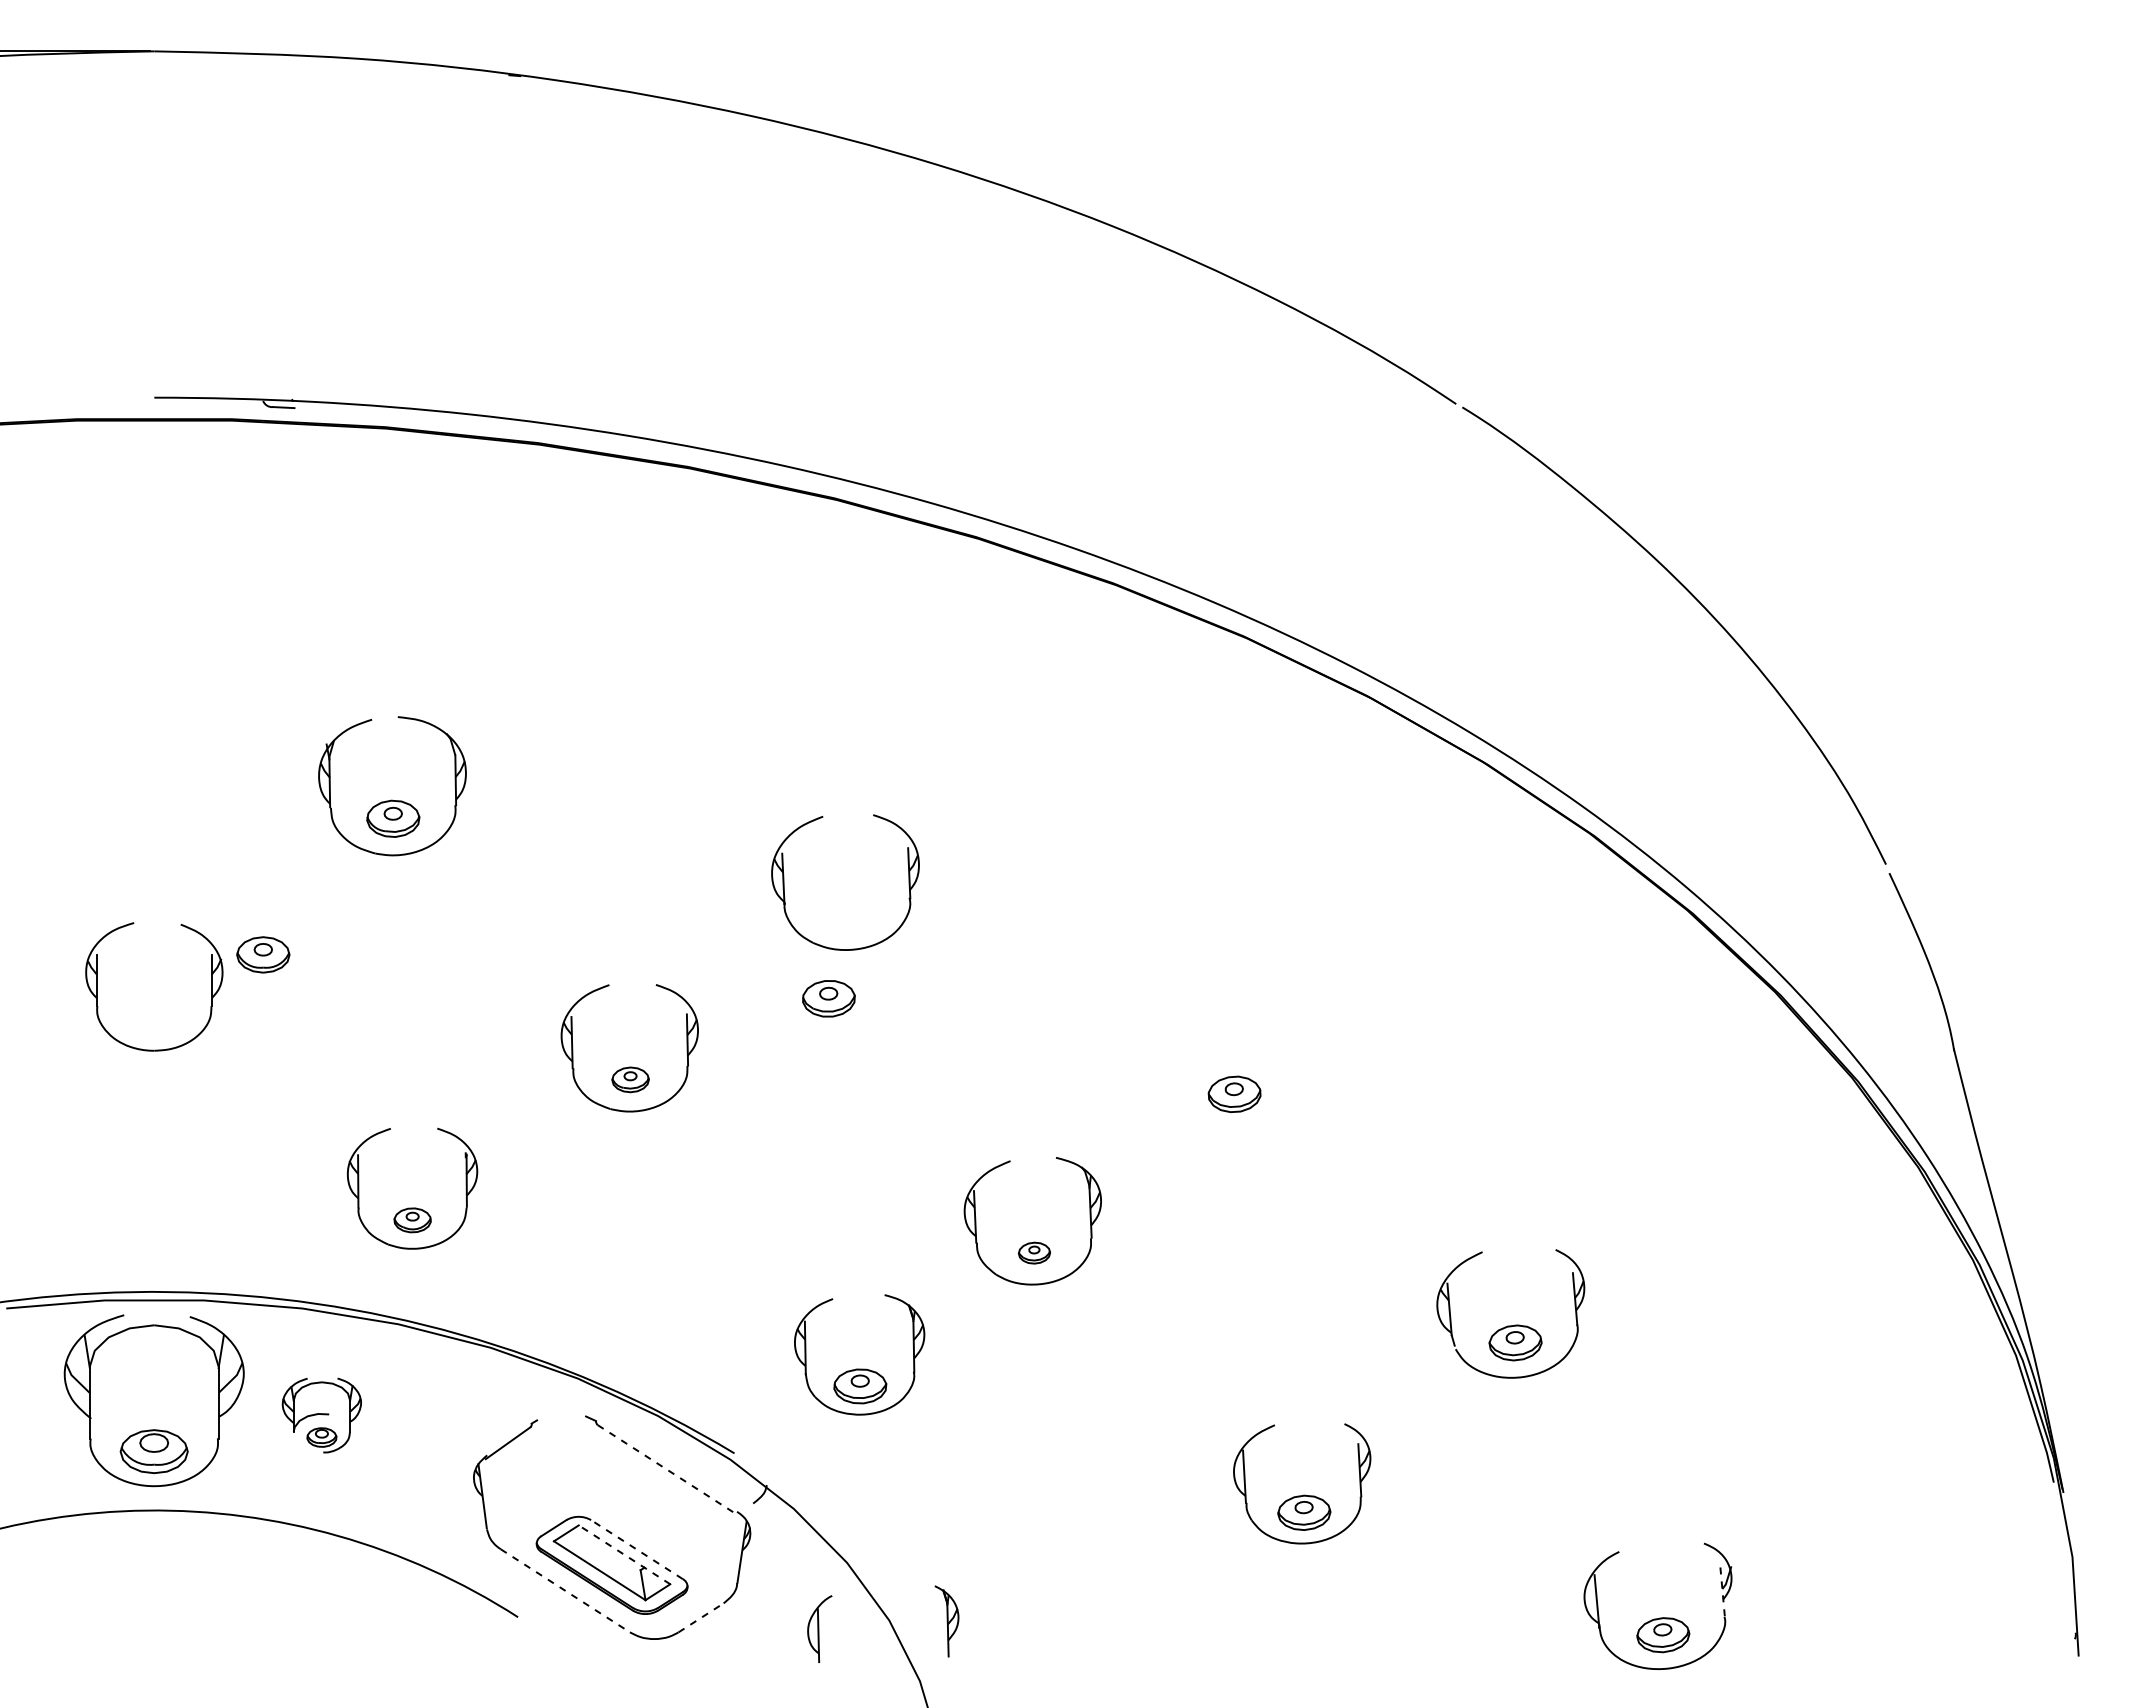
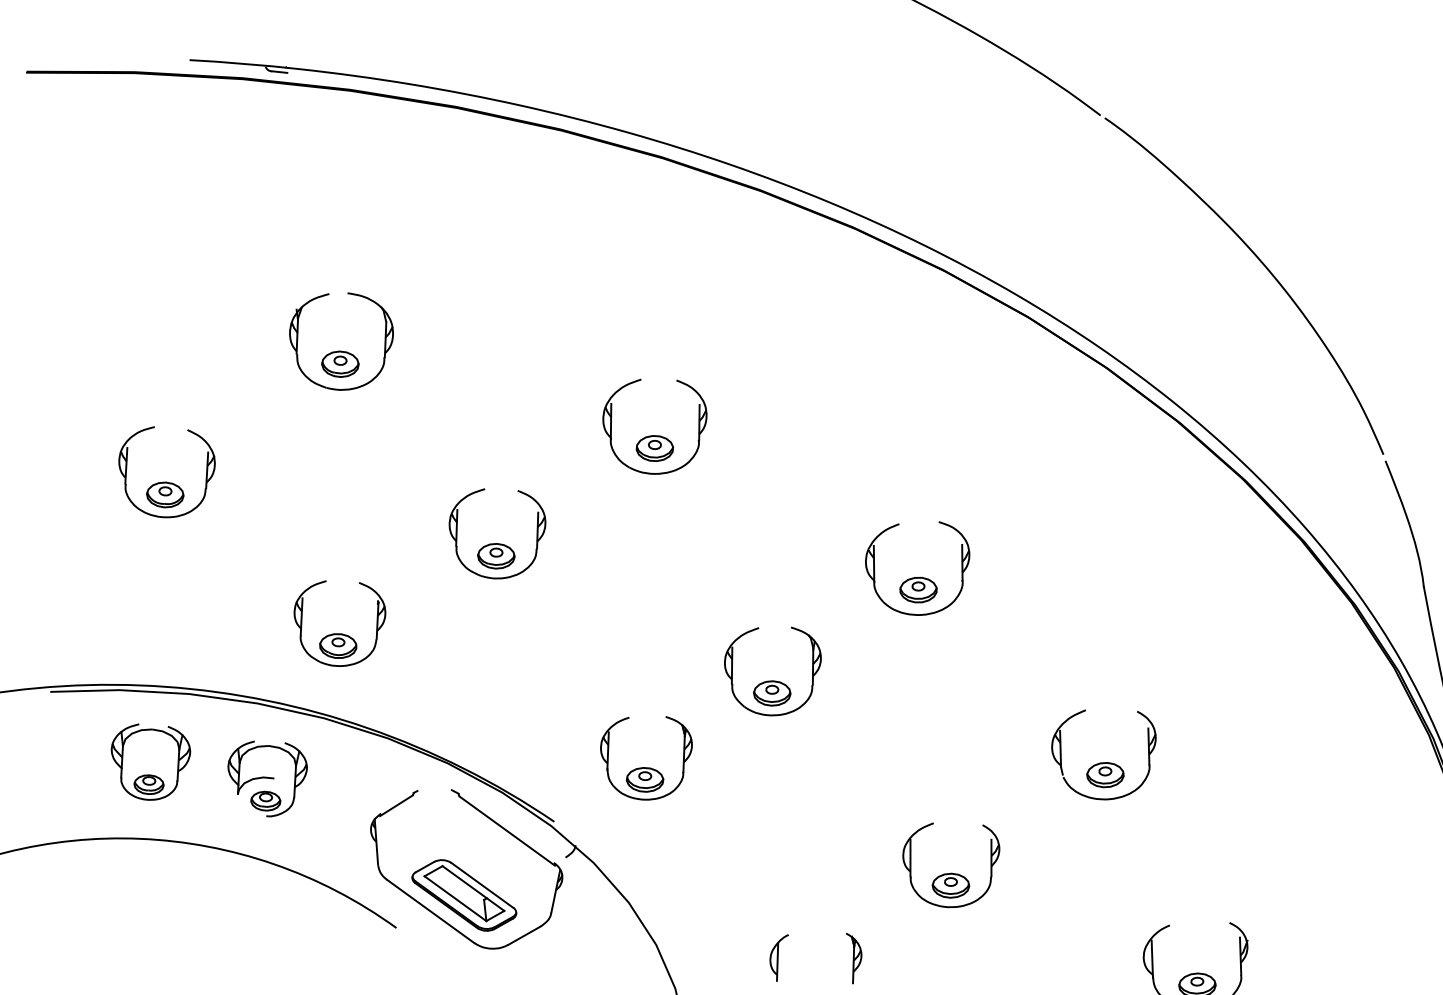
part: (263, 954) -> (165, 494), moved
part: (828, 998) -> (654, 448), moved
part: (1170, 1062) -> (874, 565), added
part: (630, 1079) -> (496, 556), size x1.43
part: (412, 1220) -> (338, 646), size x1.43
part: (1034, 1252) -> (772, 692), size x1.67
part: (154, 1401) -> (150, 762), size x0.62
part: (321, 1415) -> (266, 779), size x1.43
line: (668, 1470) -> (507, 831), dashed -> solid
line: (636, 1549) -> (482, 885), dashed -> solid
line: (624, 1554) -> (473, 888), dashed -> solid
line: (1722, 1589) -> (1240, 955), dashed -> solid
line: (565, 1590) -> (430, 911), dashed -> solid
line: (701, 1617) -> (524, 935), dashed -> solid
part: (946, 1621) -> (852, 958), moved
part: (819, 1628) -> (778, 957), moved

